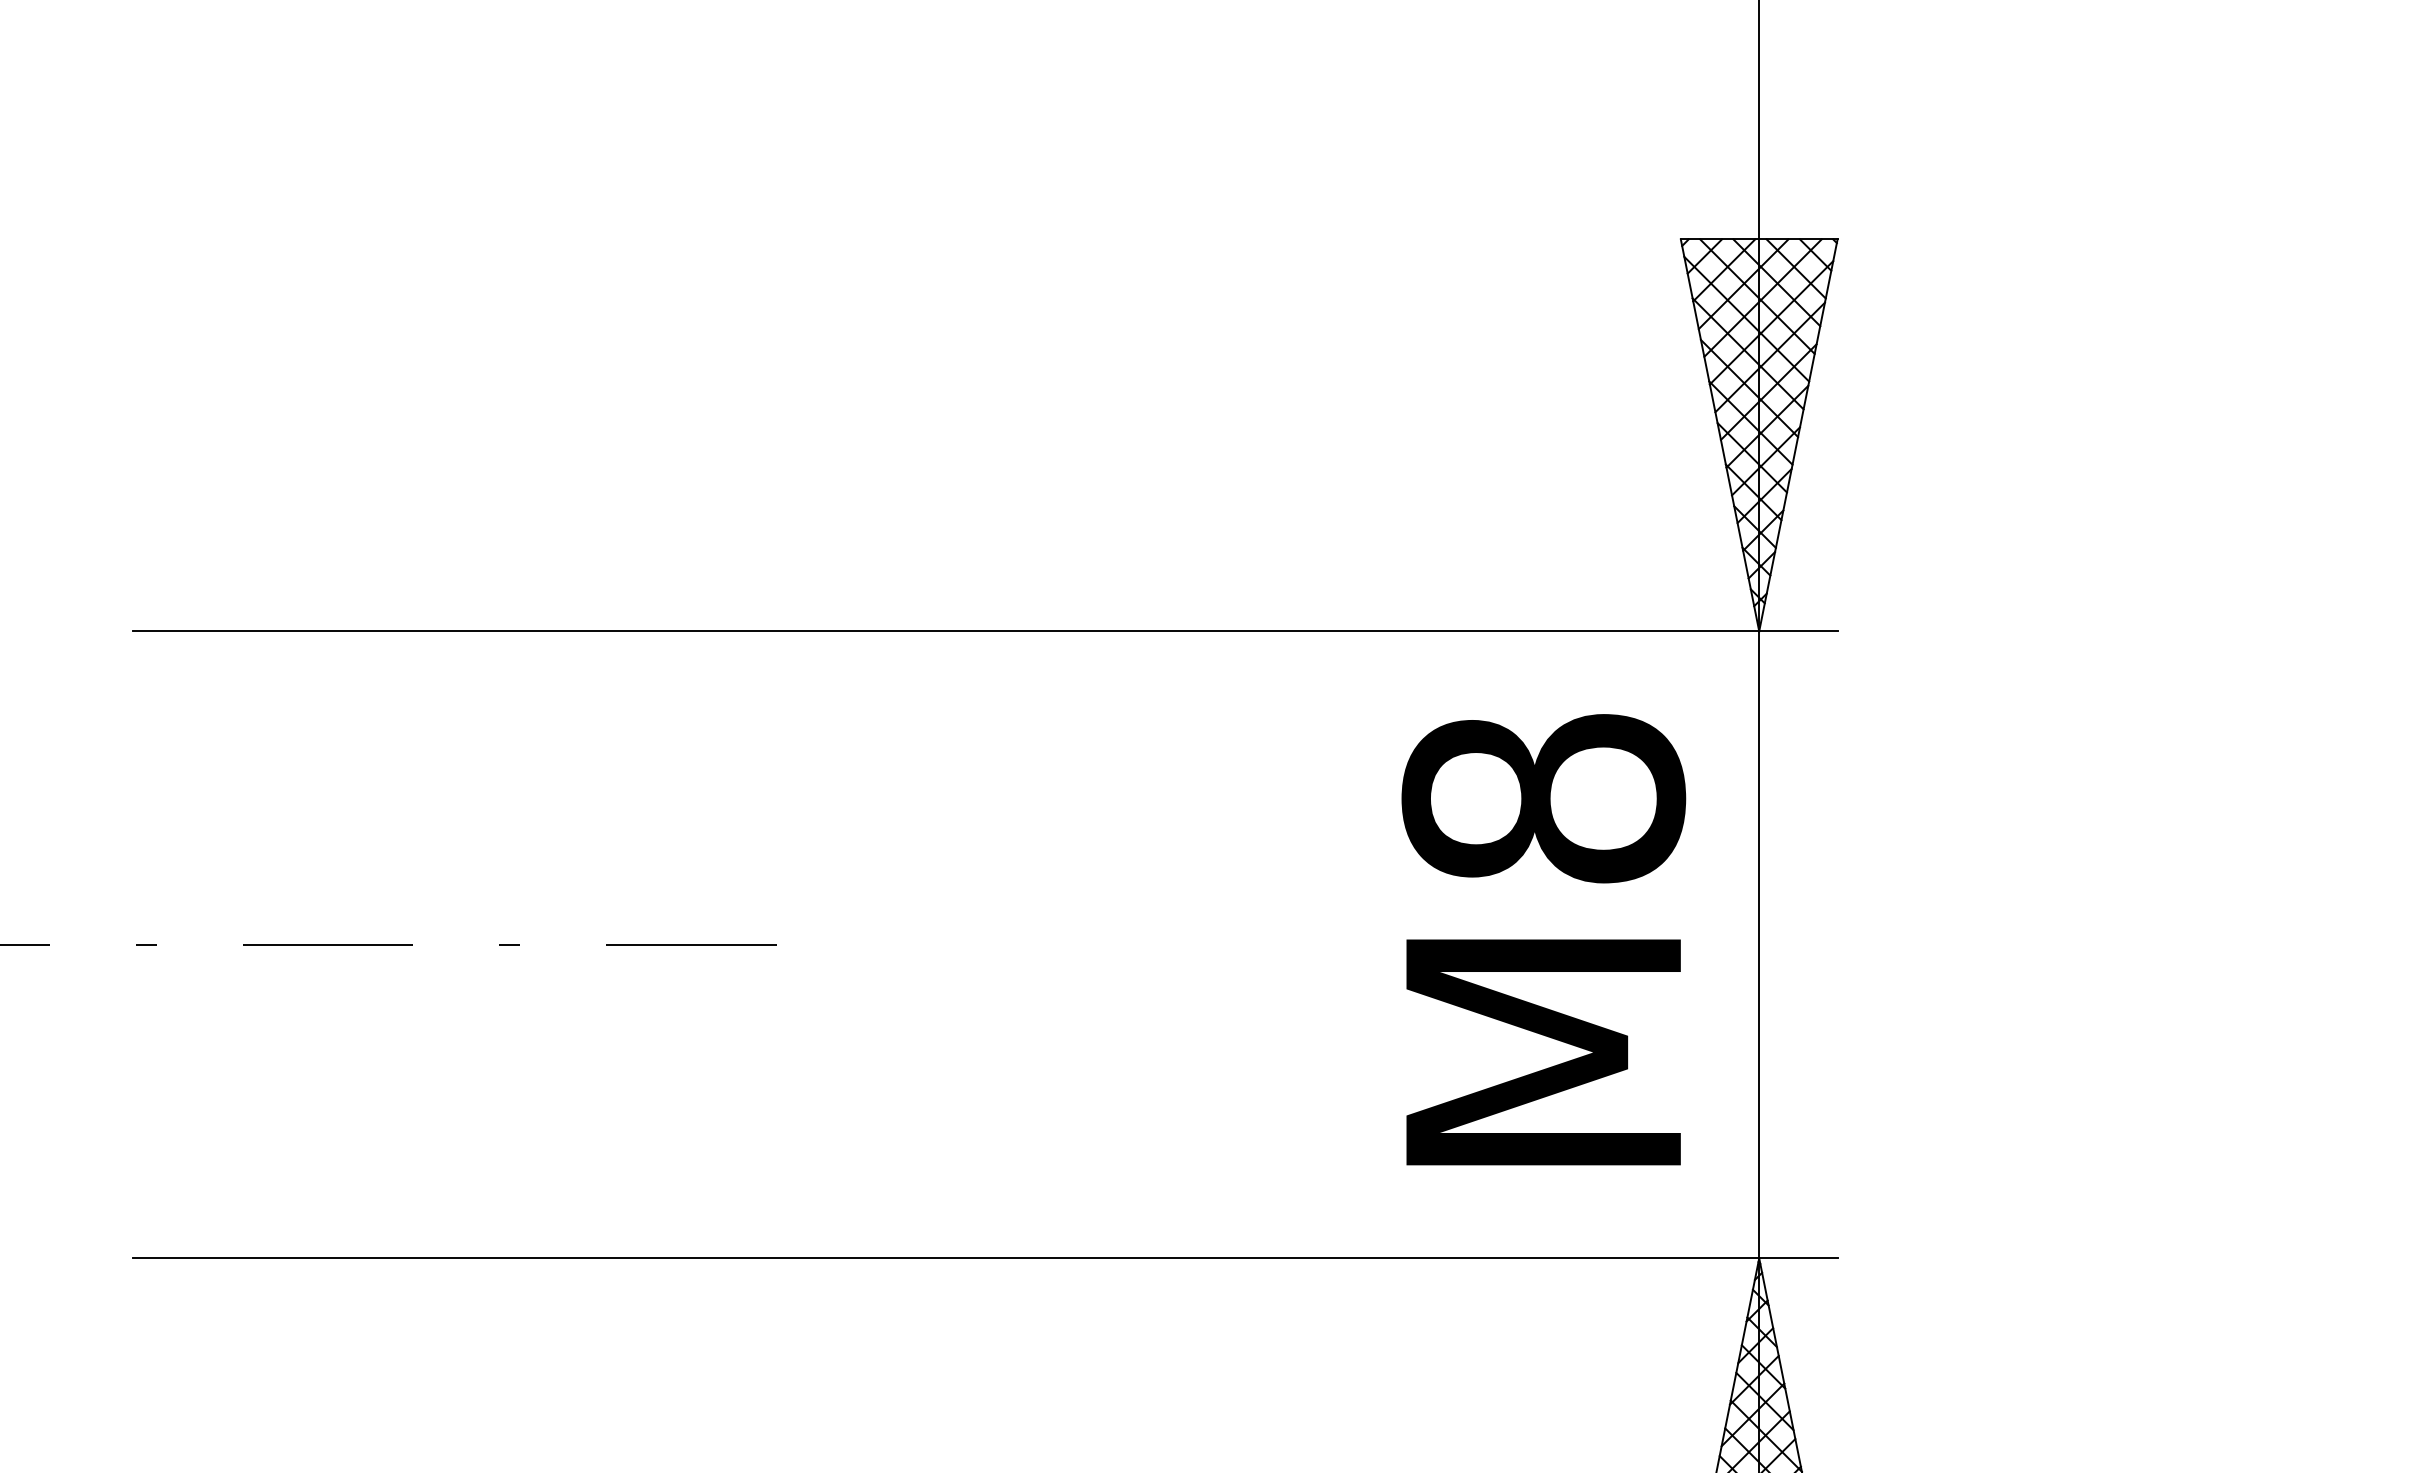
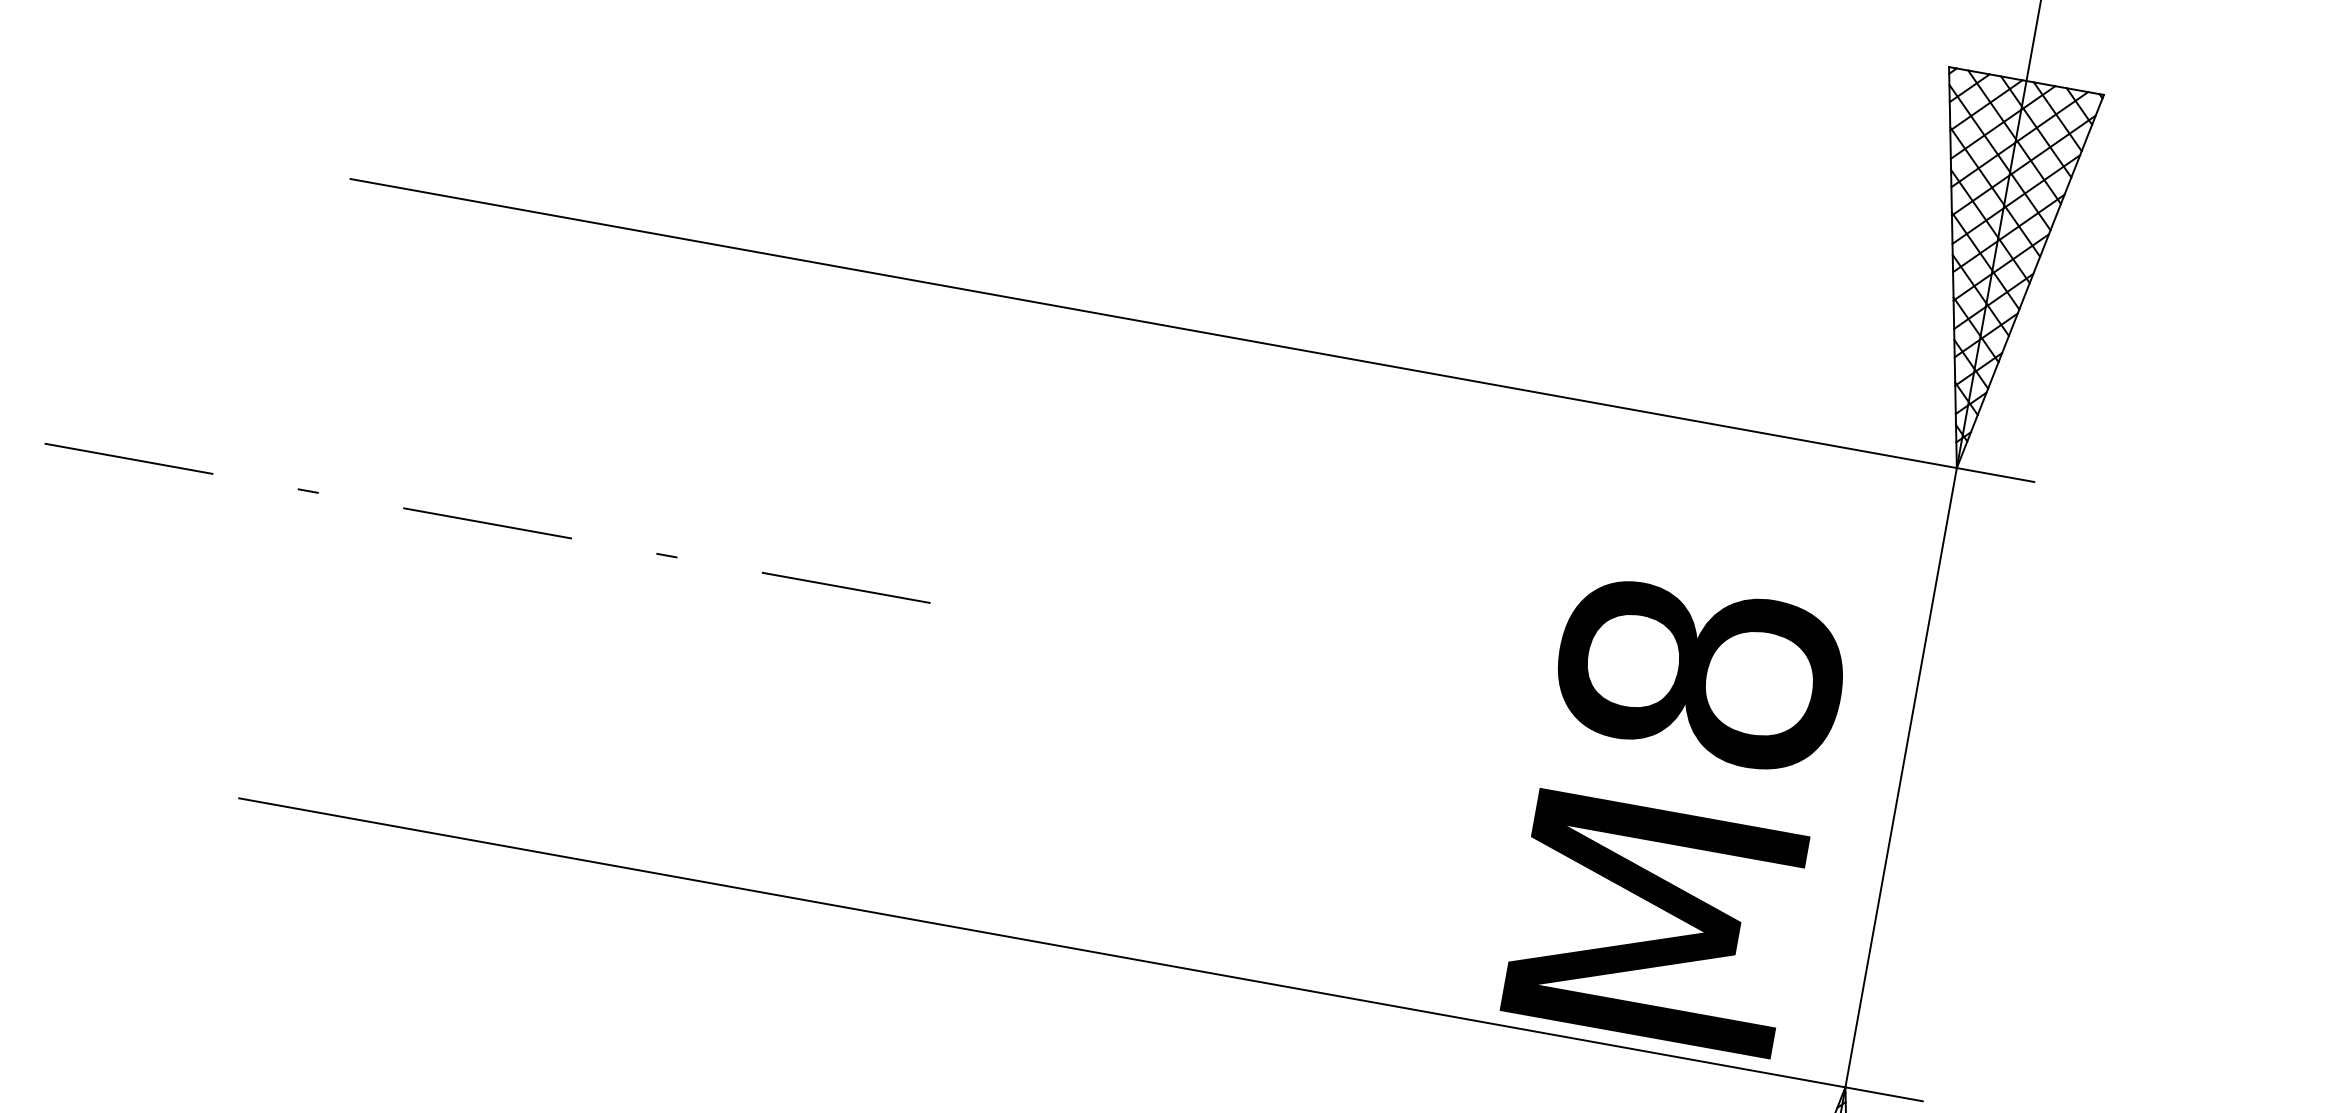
text: (1543, 939) -> (1674, 812), moved

